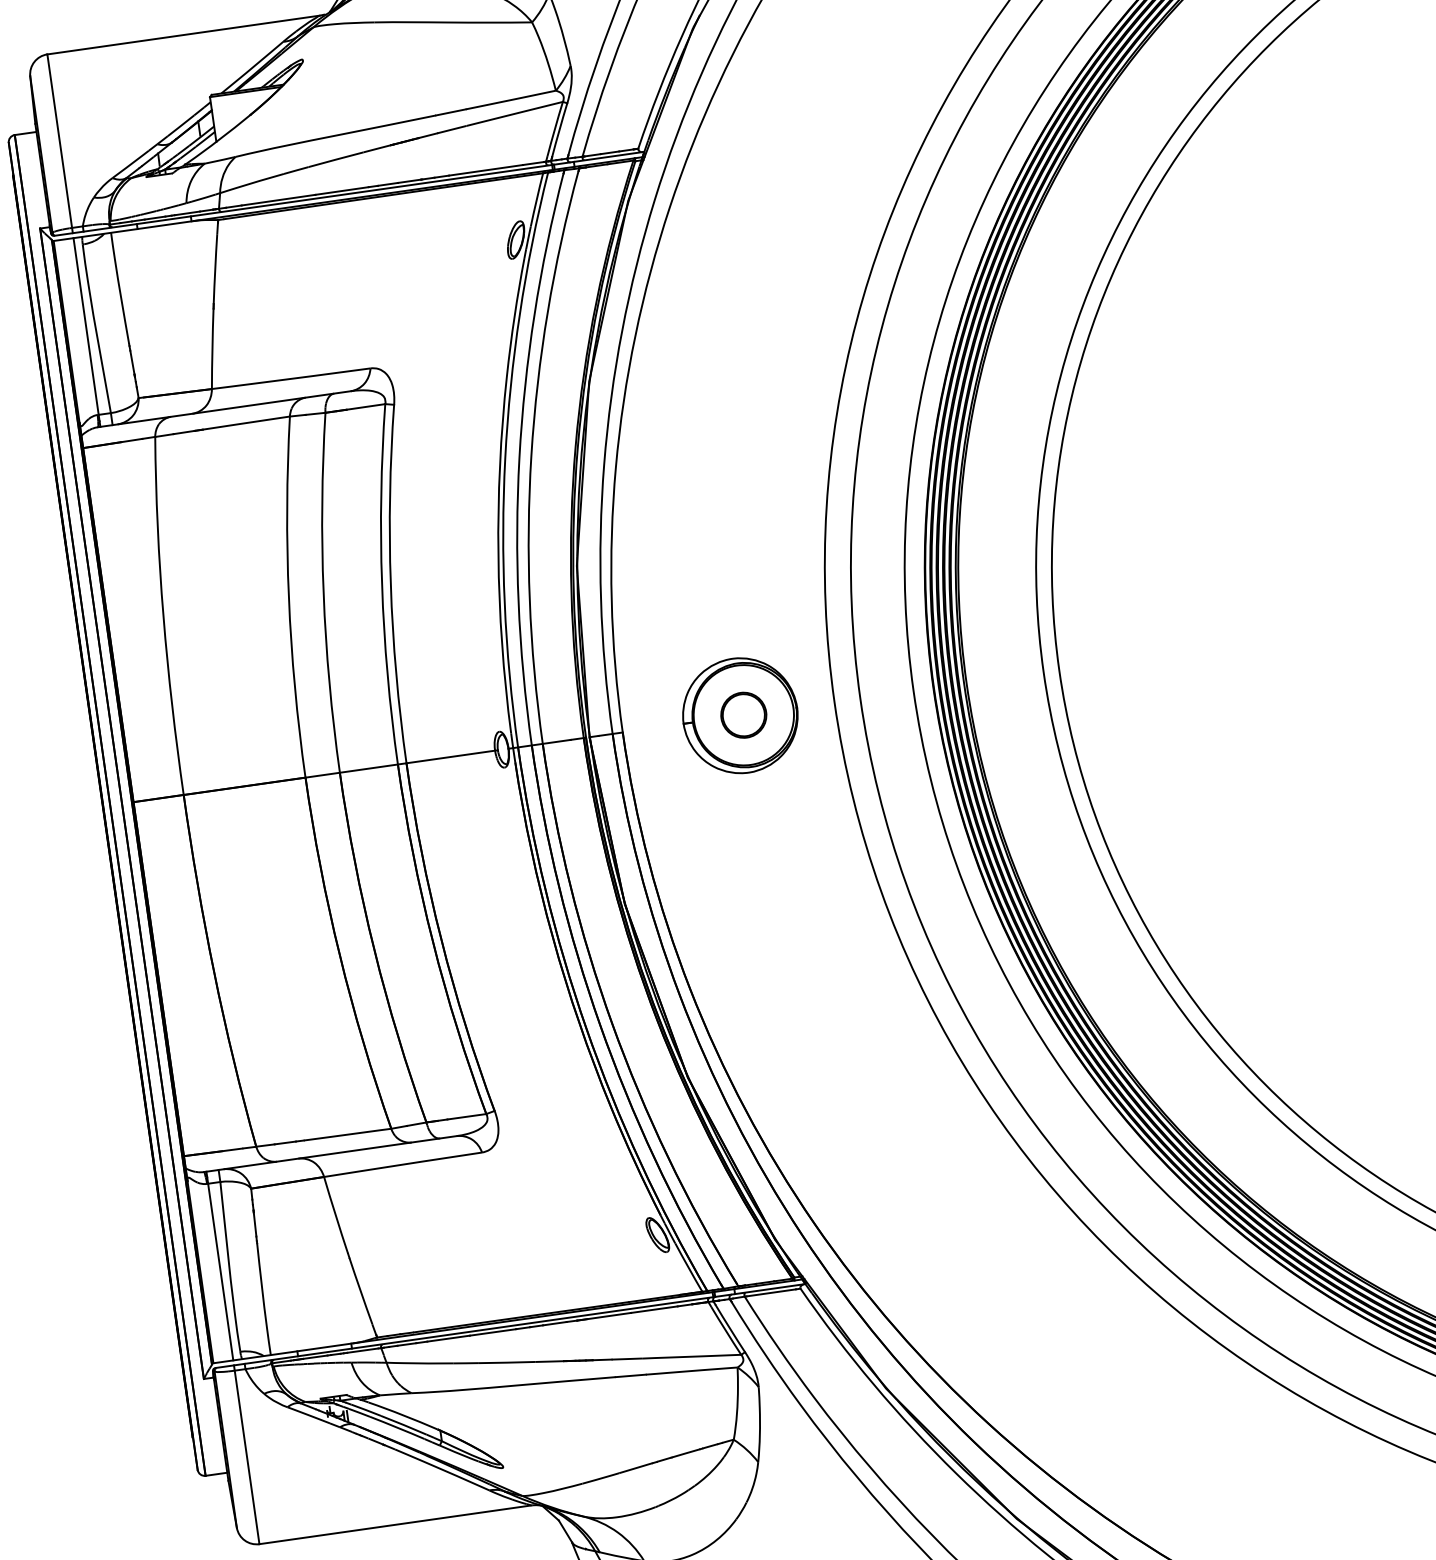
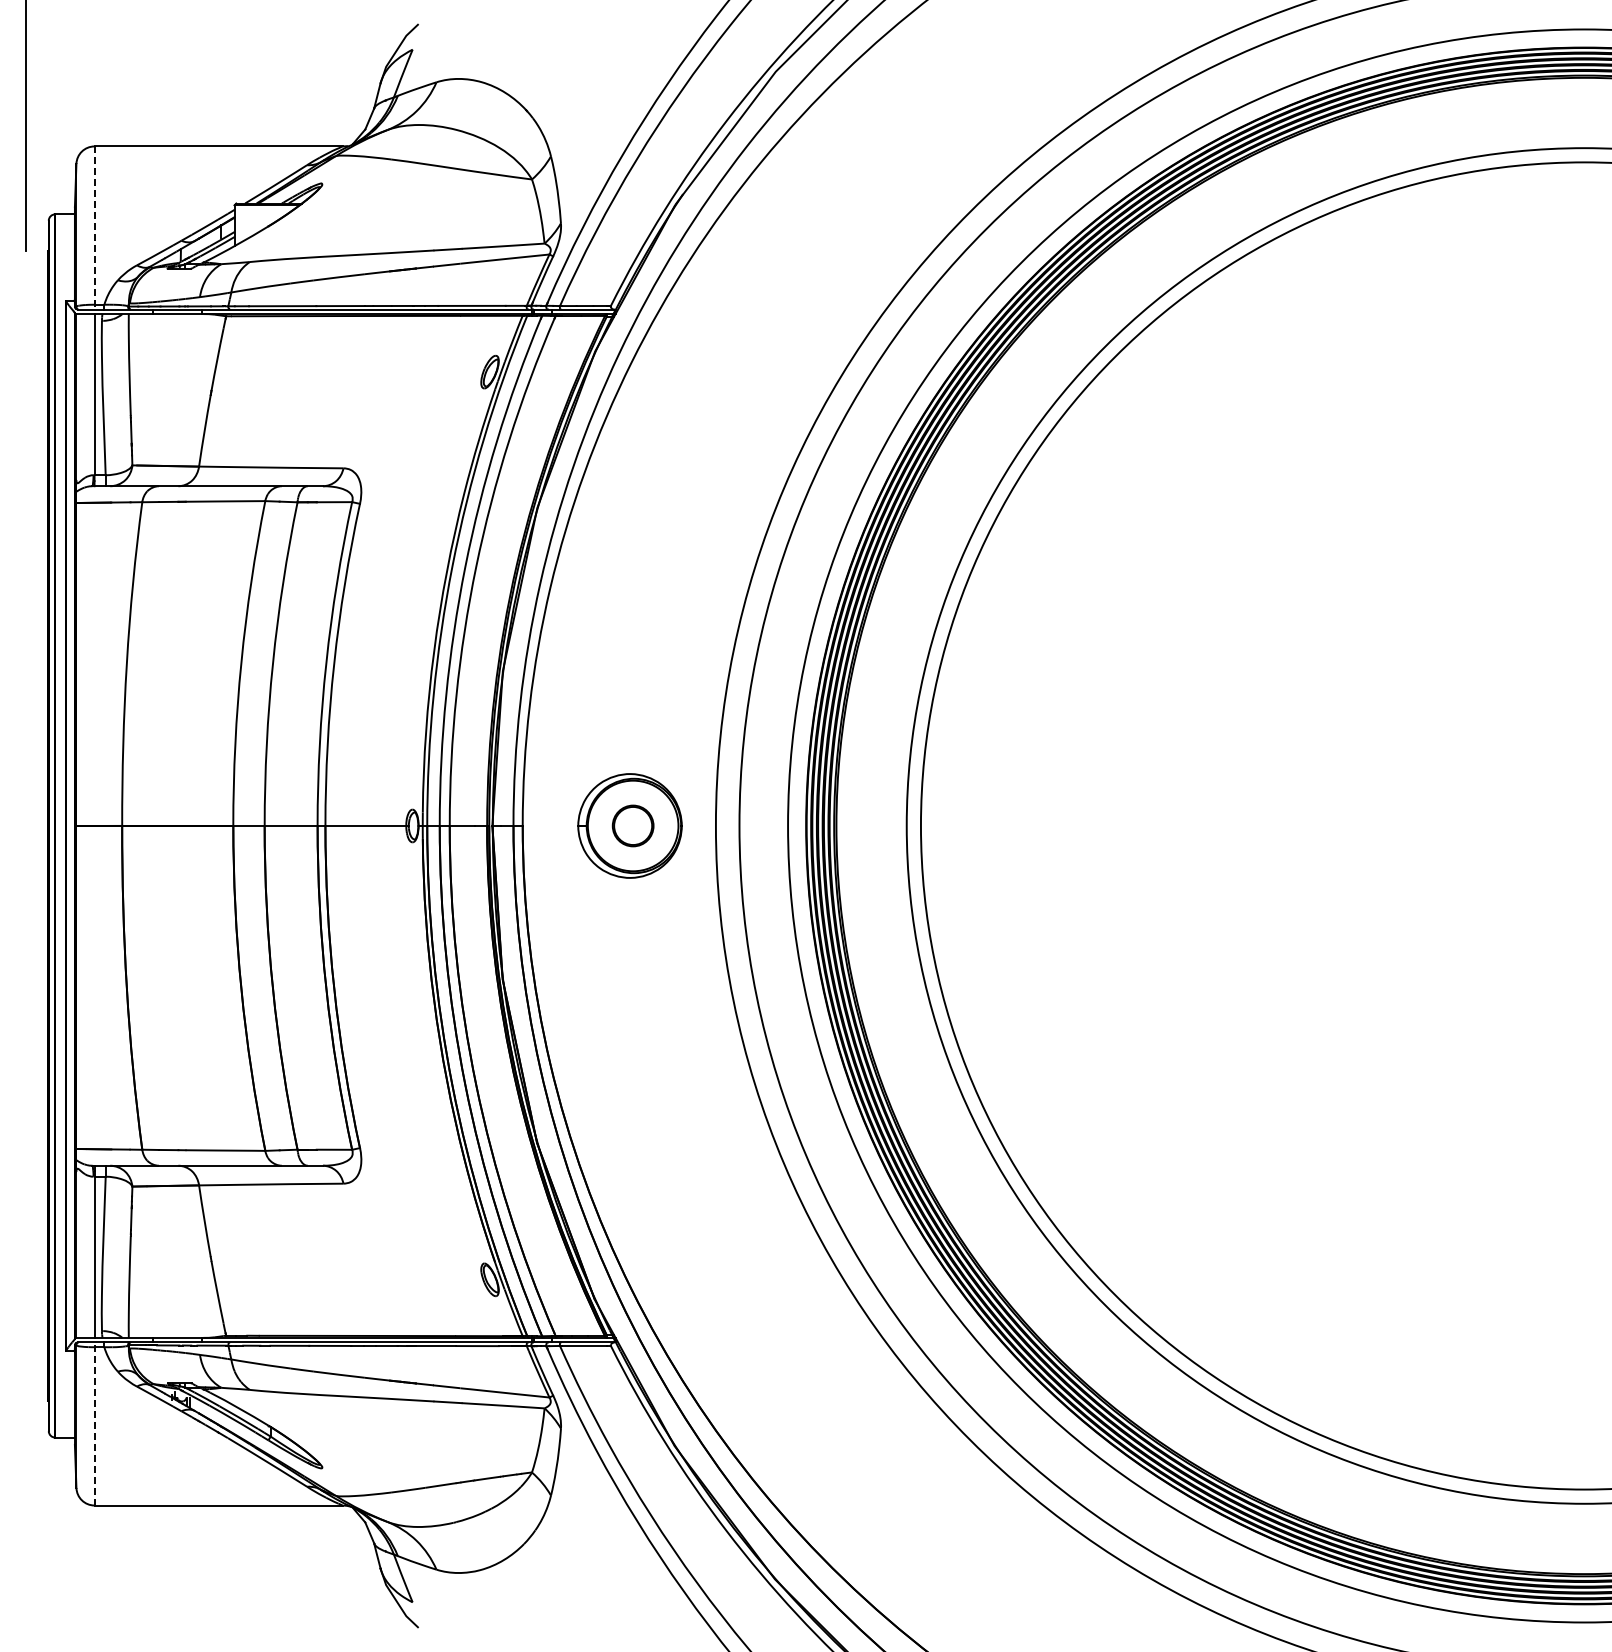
line: (60, 144) -> (94, 228), solid -> dashed
line: (246, 1454) -> (94, 1423), solid -> dashed

